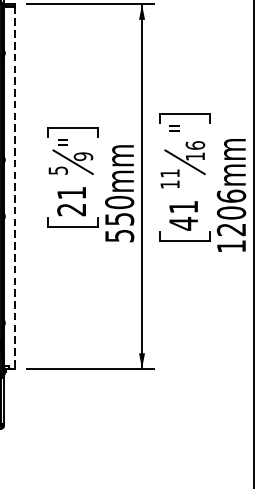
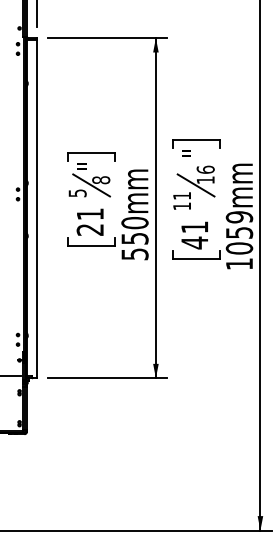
text: (83, 156) -> (101, 180), 9 -> 8
line: (14, 187) -> (36, 209), dashed -> solid
text: (231, 212) -> (239, 232), 1206mm -> 1059mm

